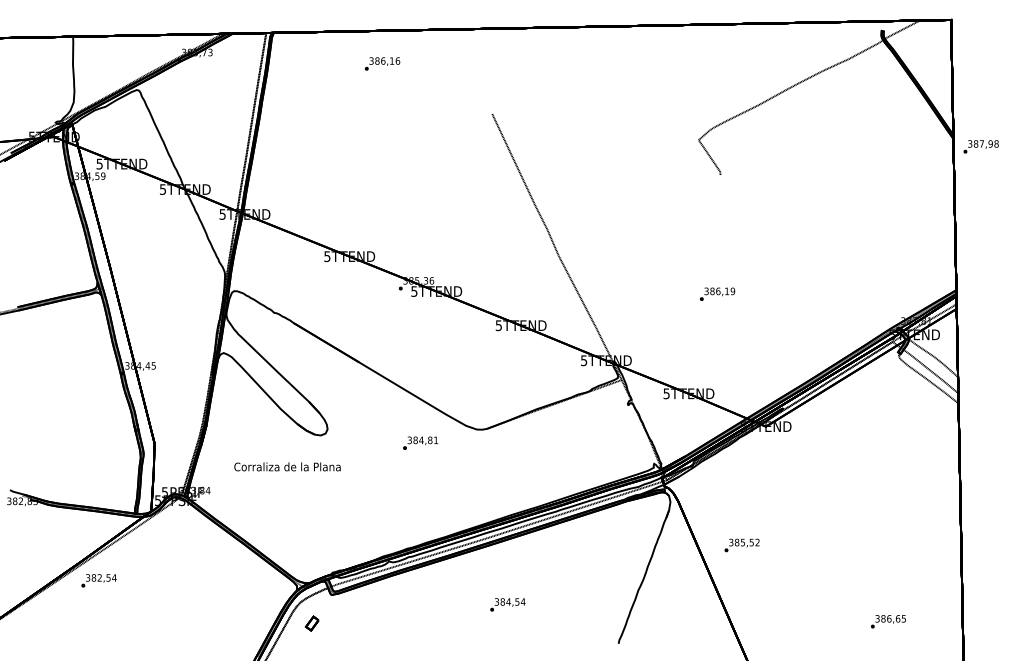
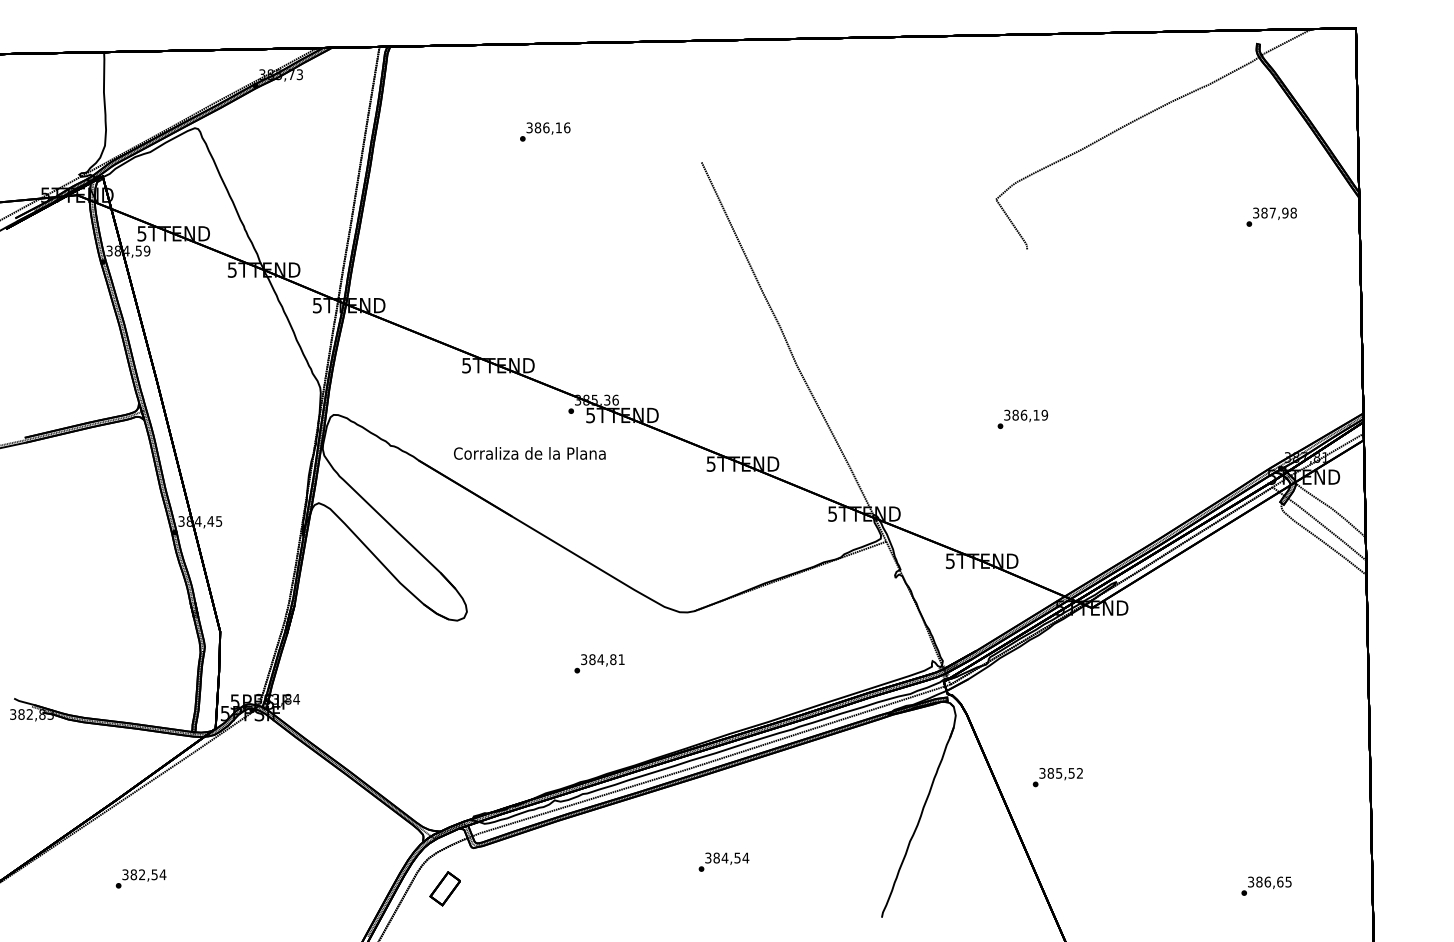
text: (382, 63) -> (545, 131), moved
text: (980, 146) -> (1271, 216), moved
text: (420, 443) -> (599, 663), moved
text: (287, 466) -> (529, 453), moved
text: (98, 580) -> (140, 878), moved
part: (311, 623) -> (444, 888), size x1.67

